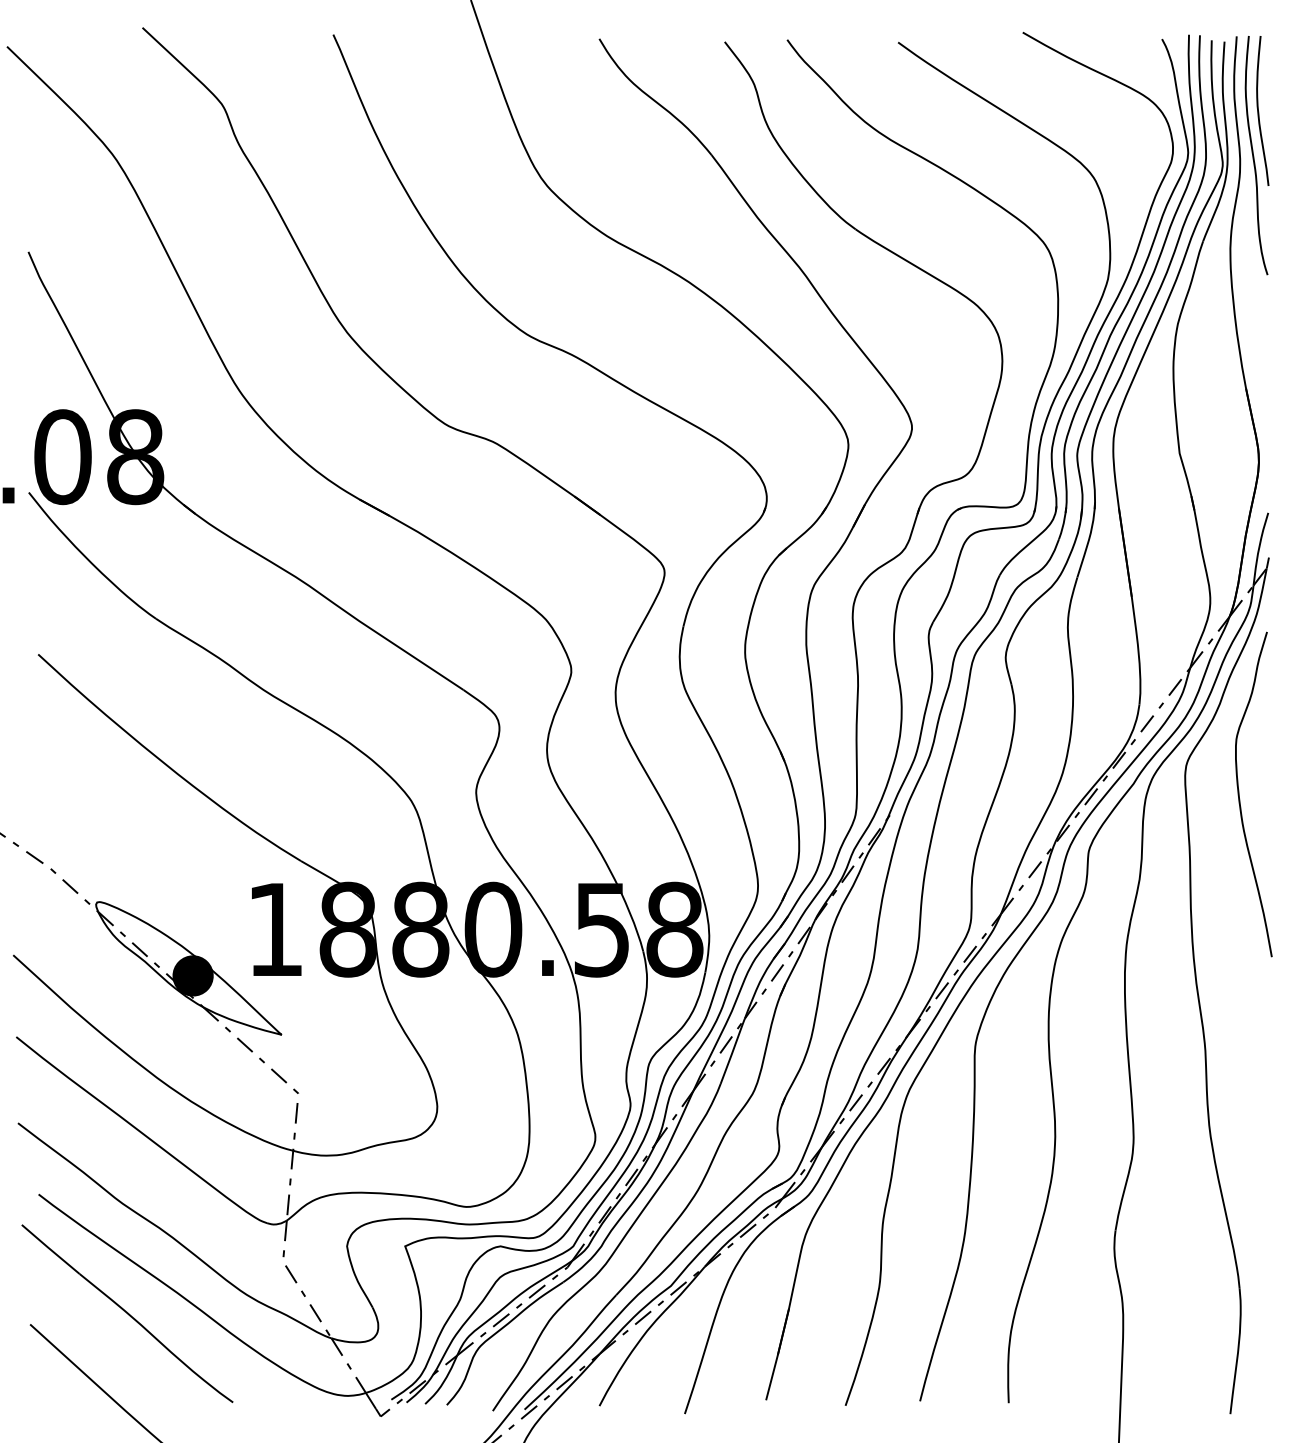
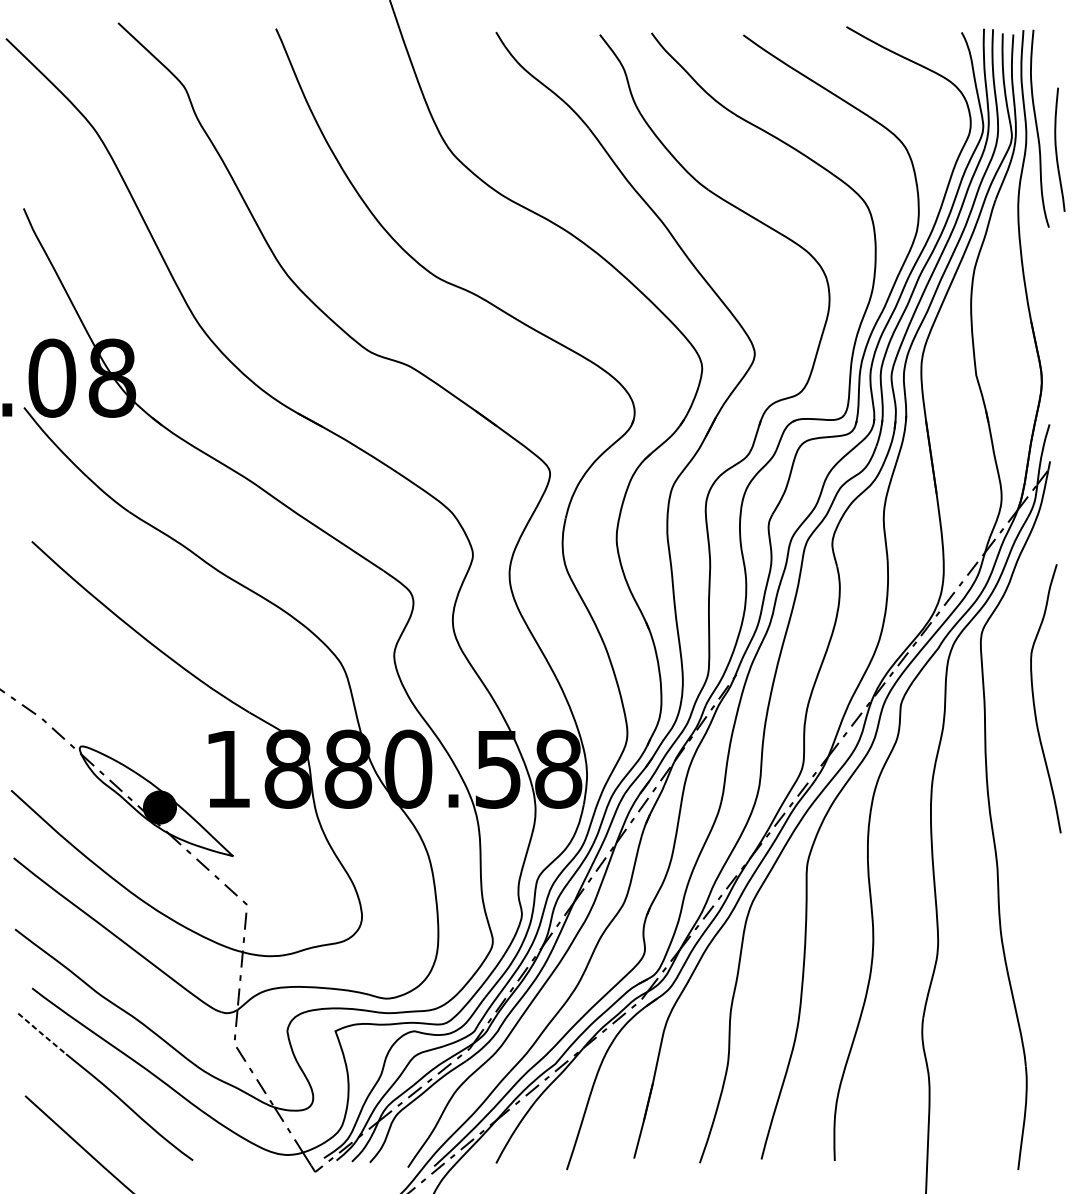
curve: (1259, 112) -> (1057, 151), moved
curve: (1240, 799) -> (1034, 702), moved
line: (50, 1249) -> (41, 1033), solid -> dashed

